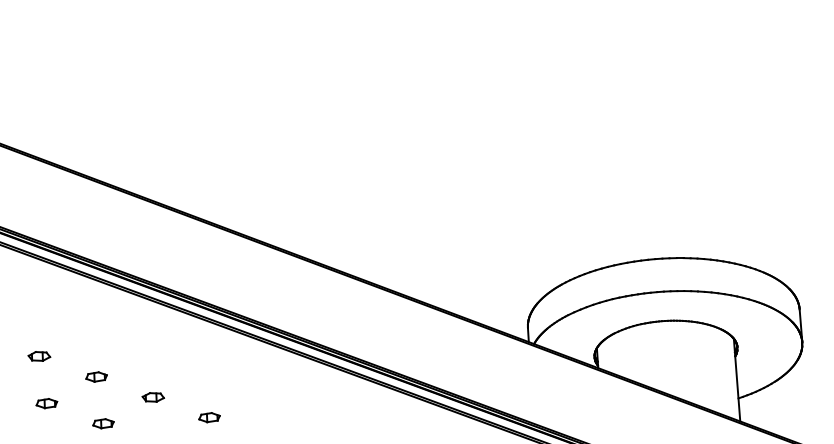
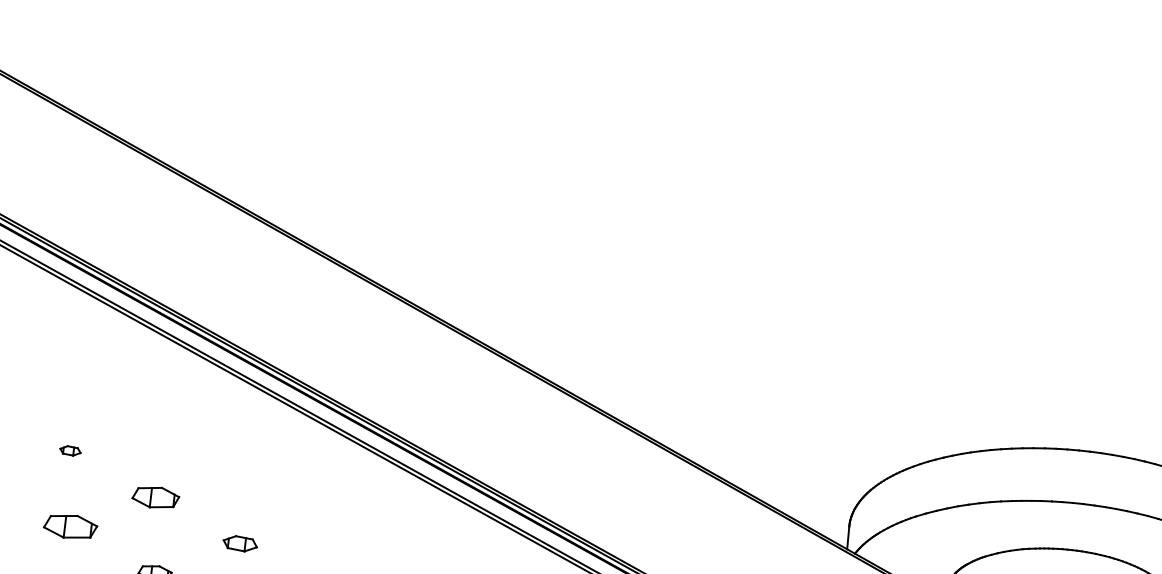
part: (39, 356) -> (70, 450), size x0.6
part: (96, 376) -> (155, 496), size x1.4
part: (46, 403) -> (70, 526), size x1.6

